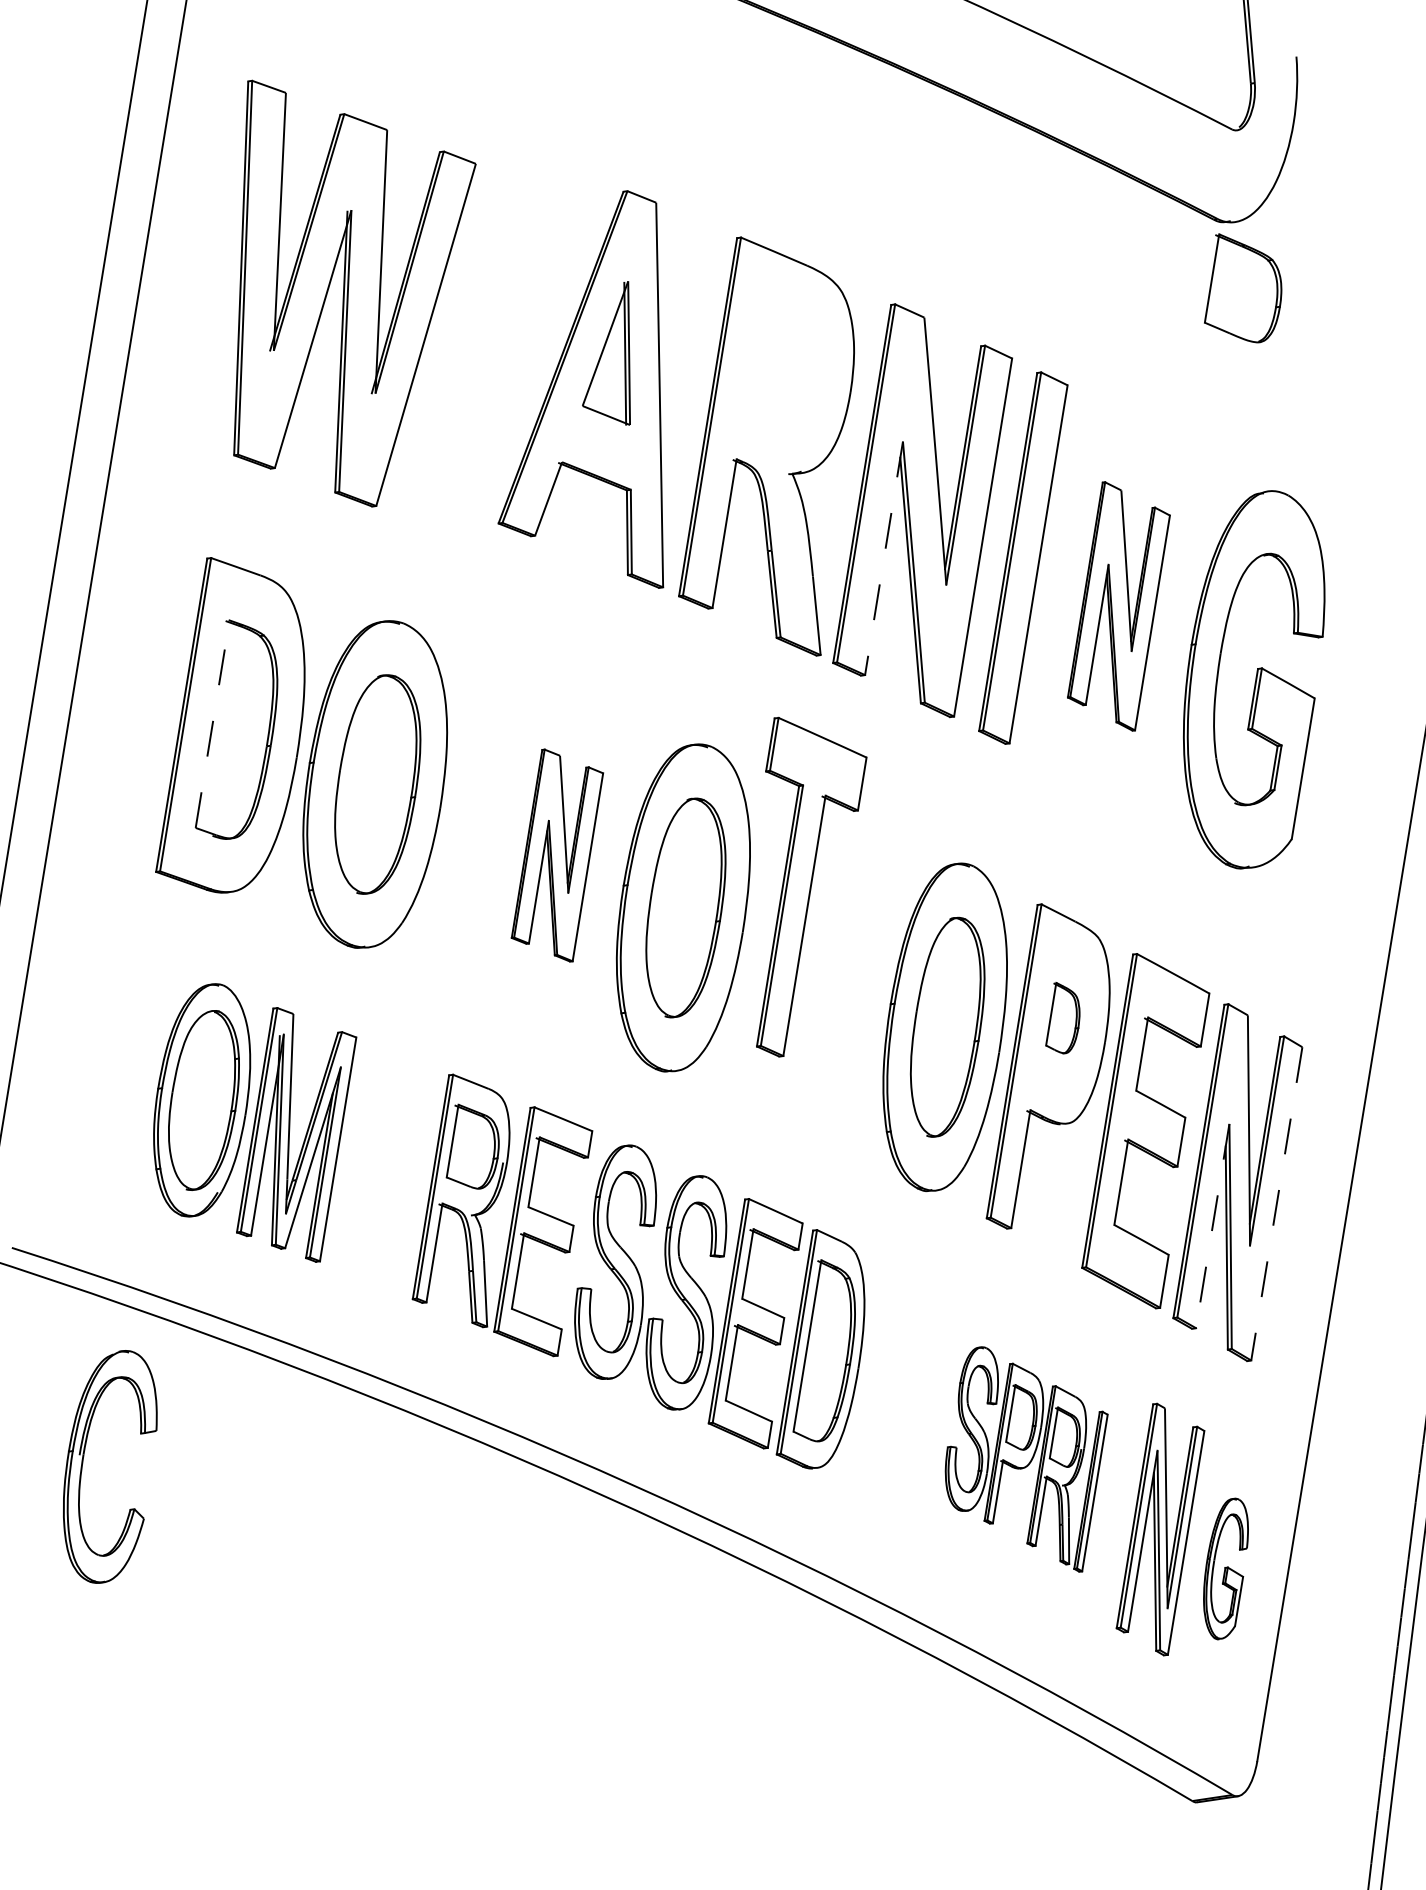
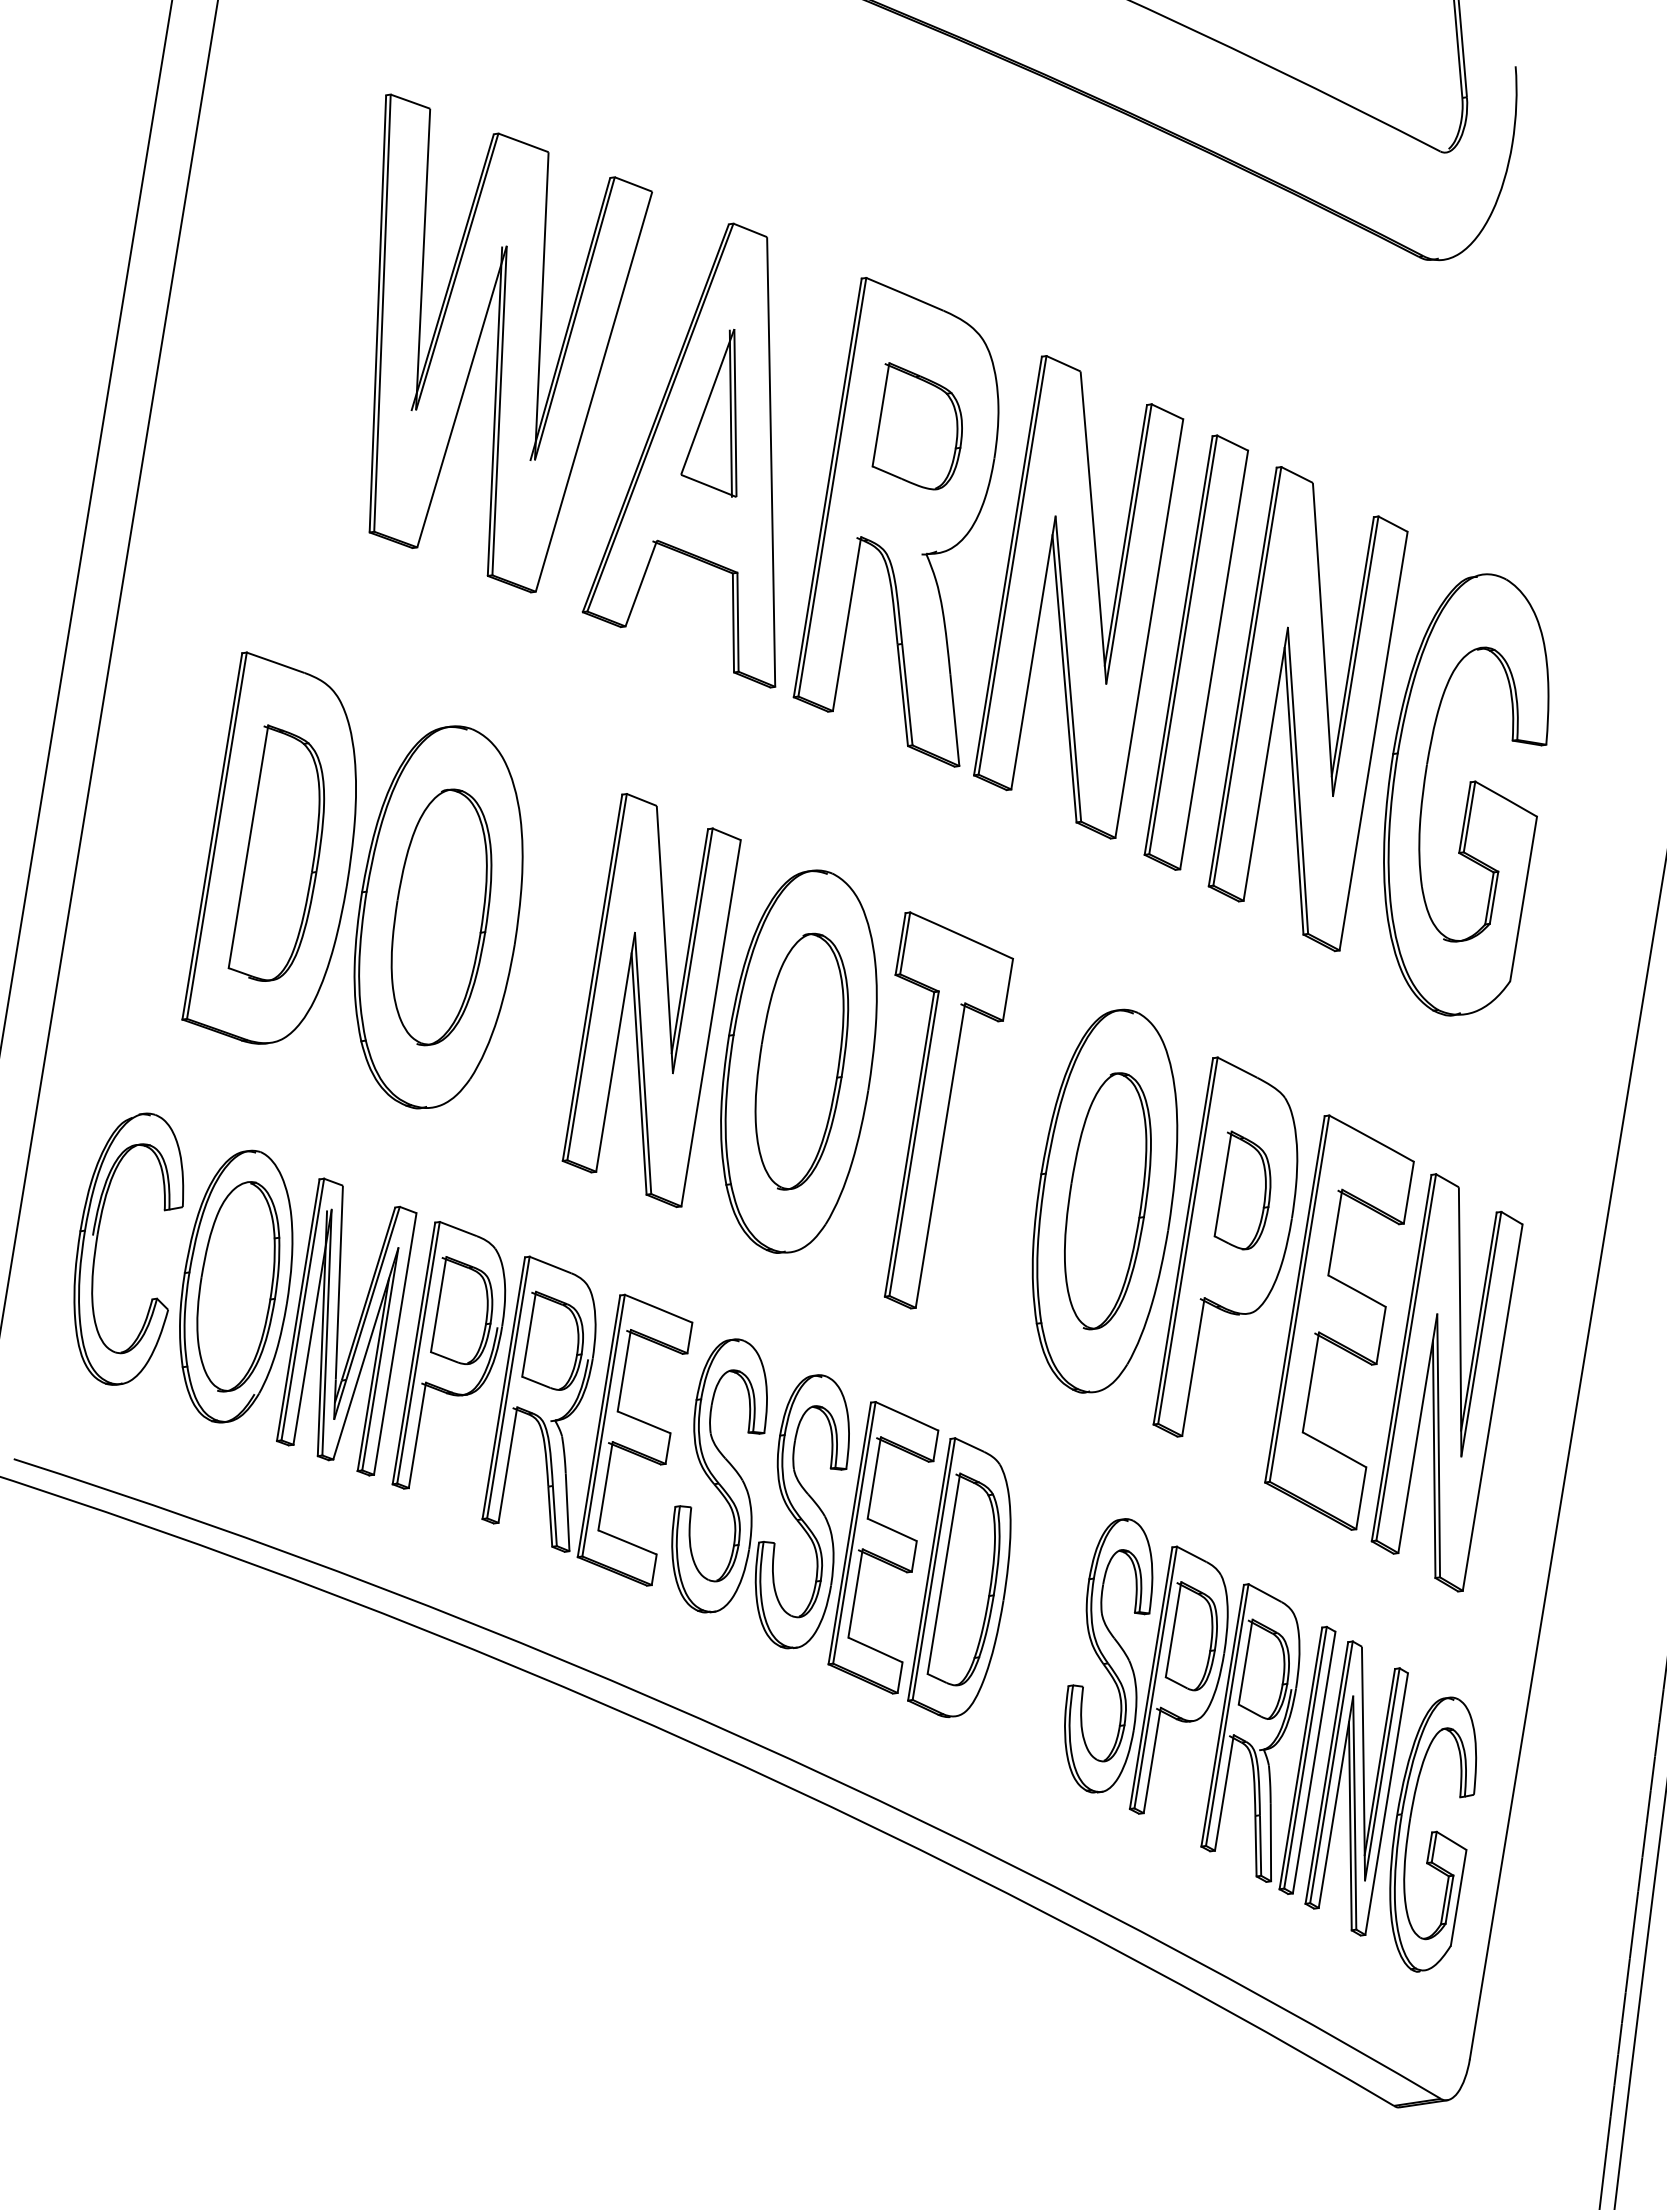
part: (1242, 288) -> (916, 426), moved
part: (354, 293) -> (510, 343), moved
line: (884, 558) -> (1033, 653), dashed -> solid
part: (1118, 606) -> (1307, 709), size x1.67
line: (212, 723) -> (248, 846), dashed -> solid
part: (557, 855) -> (651, 1000), size x1.67
part: (811, 887) -> (948, 1110), moved
part: (1062, 1018) -> (1242, 1190), size x1.43
part: (383, 1159) -> (448, 1355), added
line: (1276, 1203) -> (1492, 1407), dashed -> solid
line: (1212, 1226) -> (1417, 1434), dashed -> solid
part: (1026, 1459) -> (1200, 1706), size x1.43
part: (83, 1462) -> (97, 1243), moved
part: (1226, 1568) -> (1433, 1834), size x1.67

